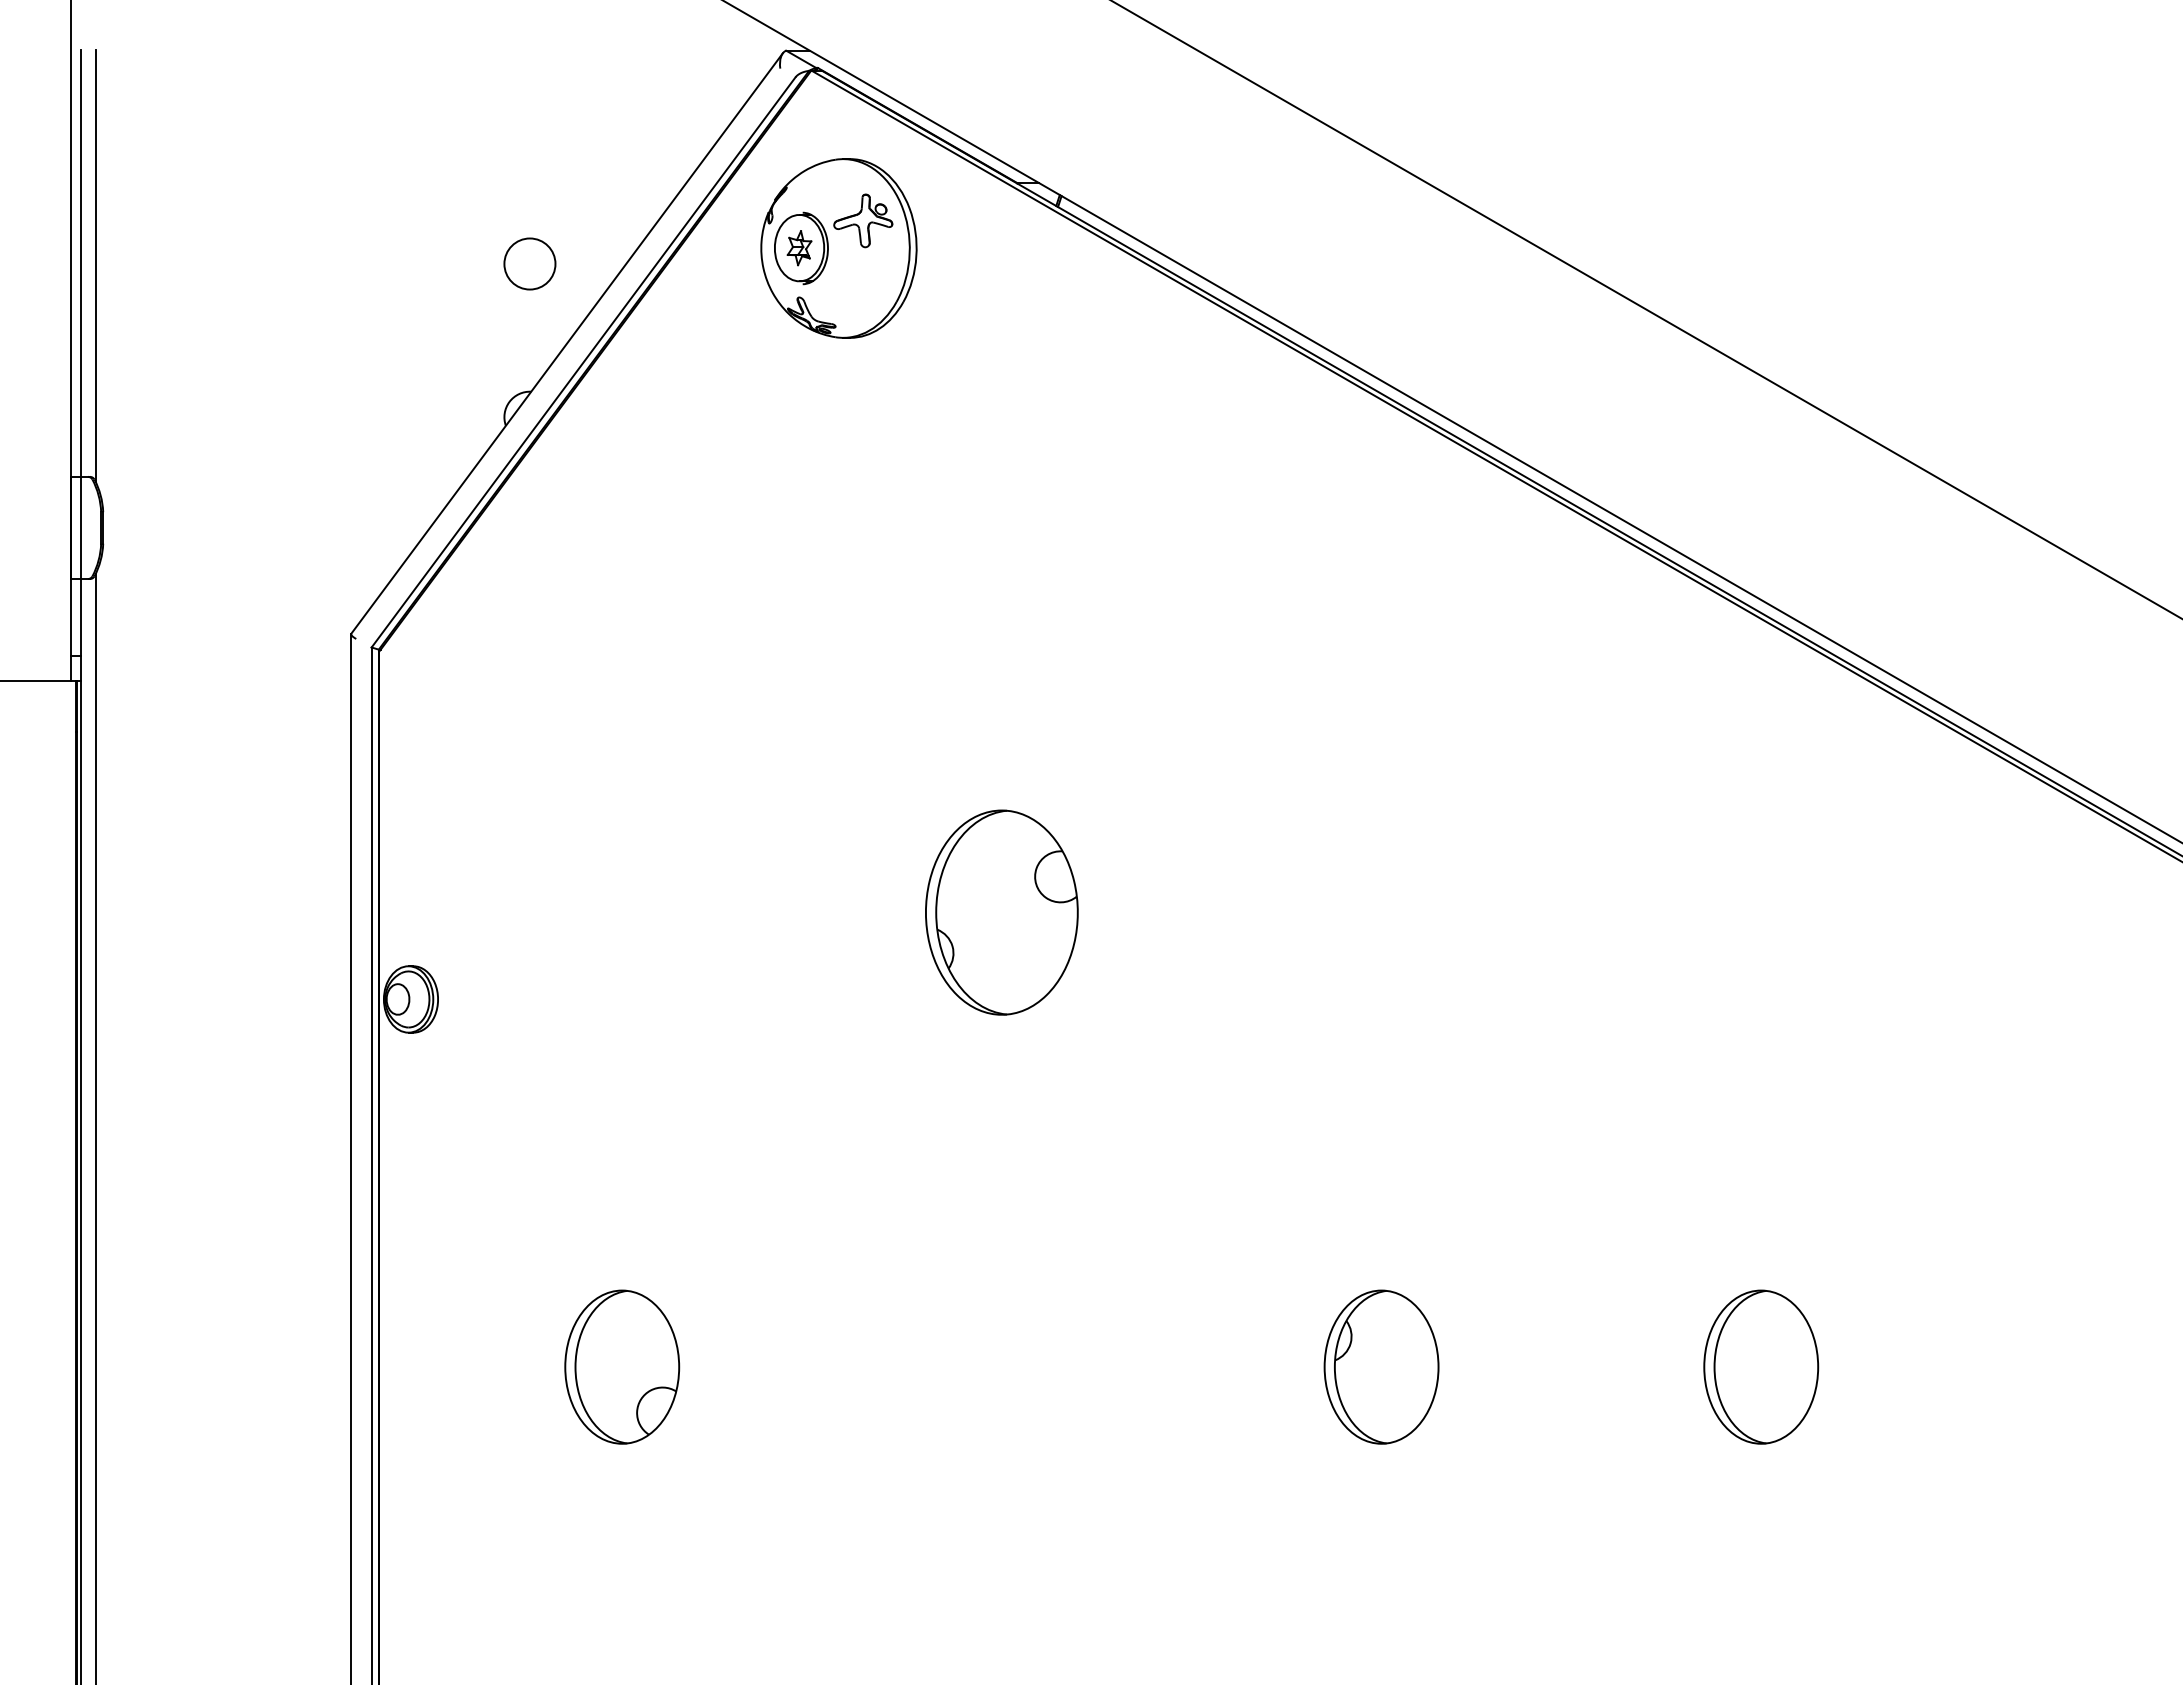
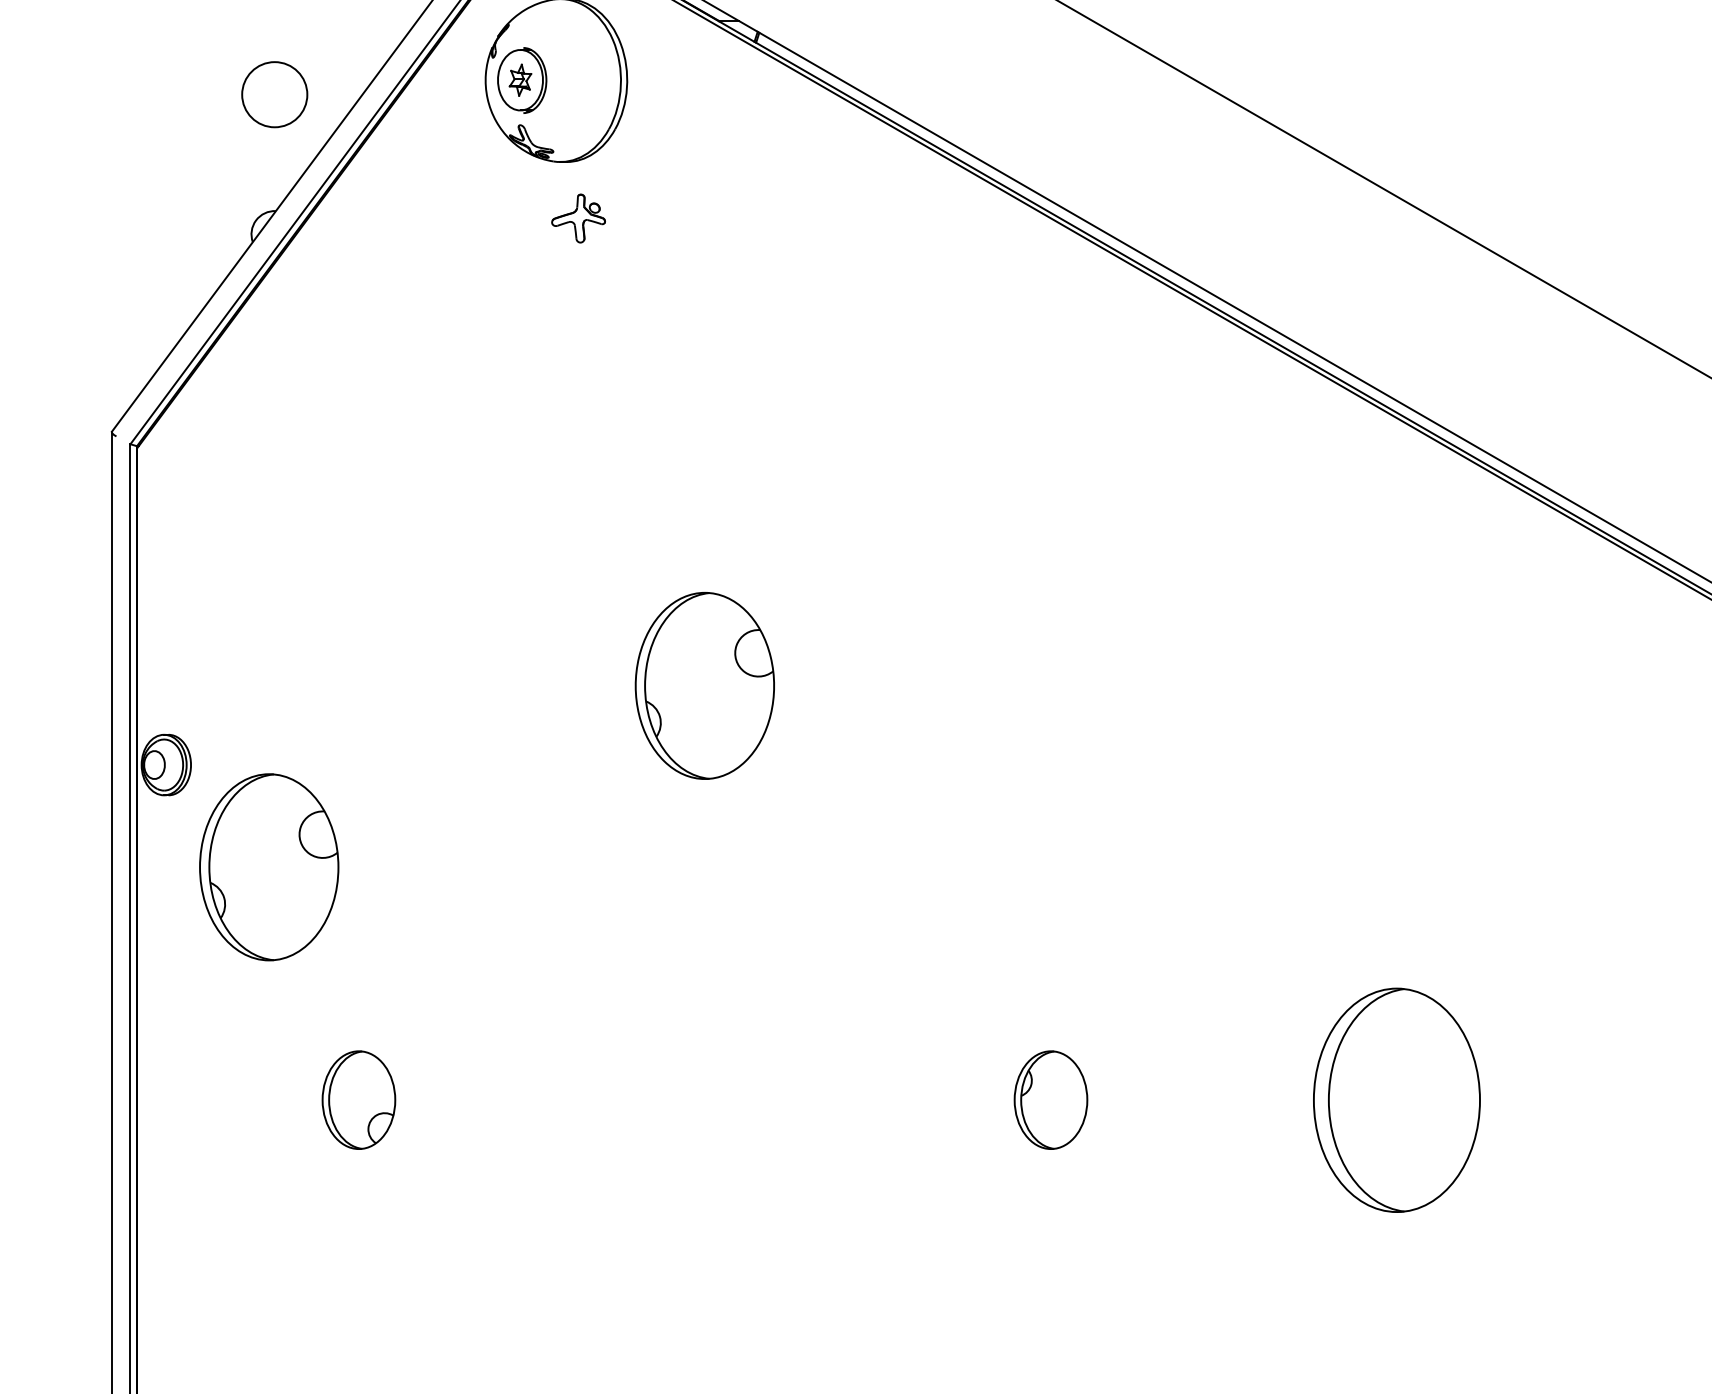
part: (863, 220) -> (578, 218), moved
circle: (529, 263) -> (274, 94), size x1.4
part: (523, 1111) -> (268, 867), added
part: (622, 1366) -> (359, 1099), size x0.7
part: (1381, 1366) -> (1050, 1099), size x0.7
part: (1761, 1366) -> (1397, 1099), size x1.6

